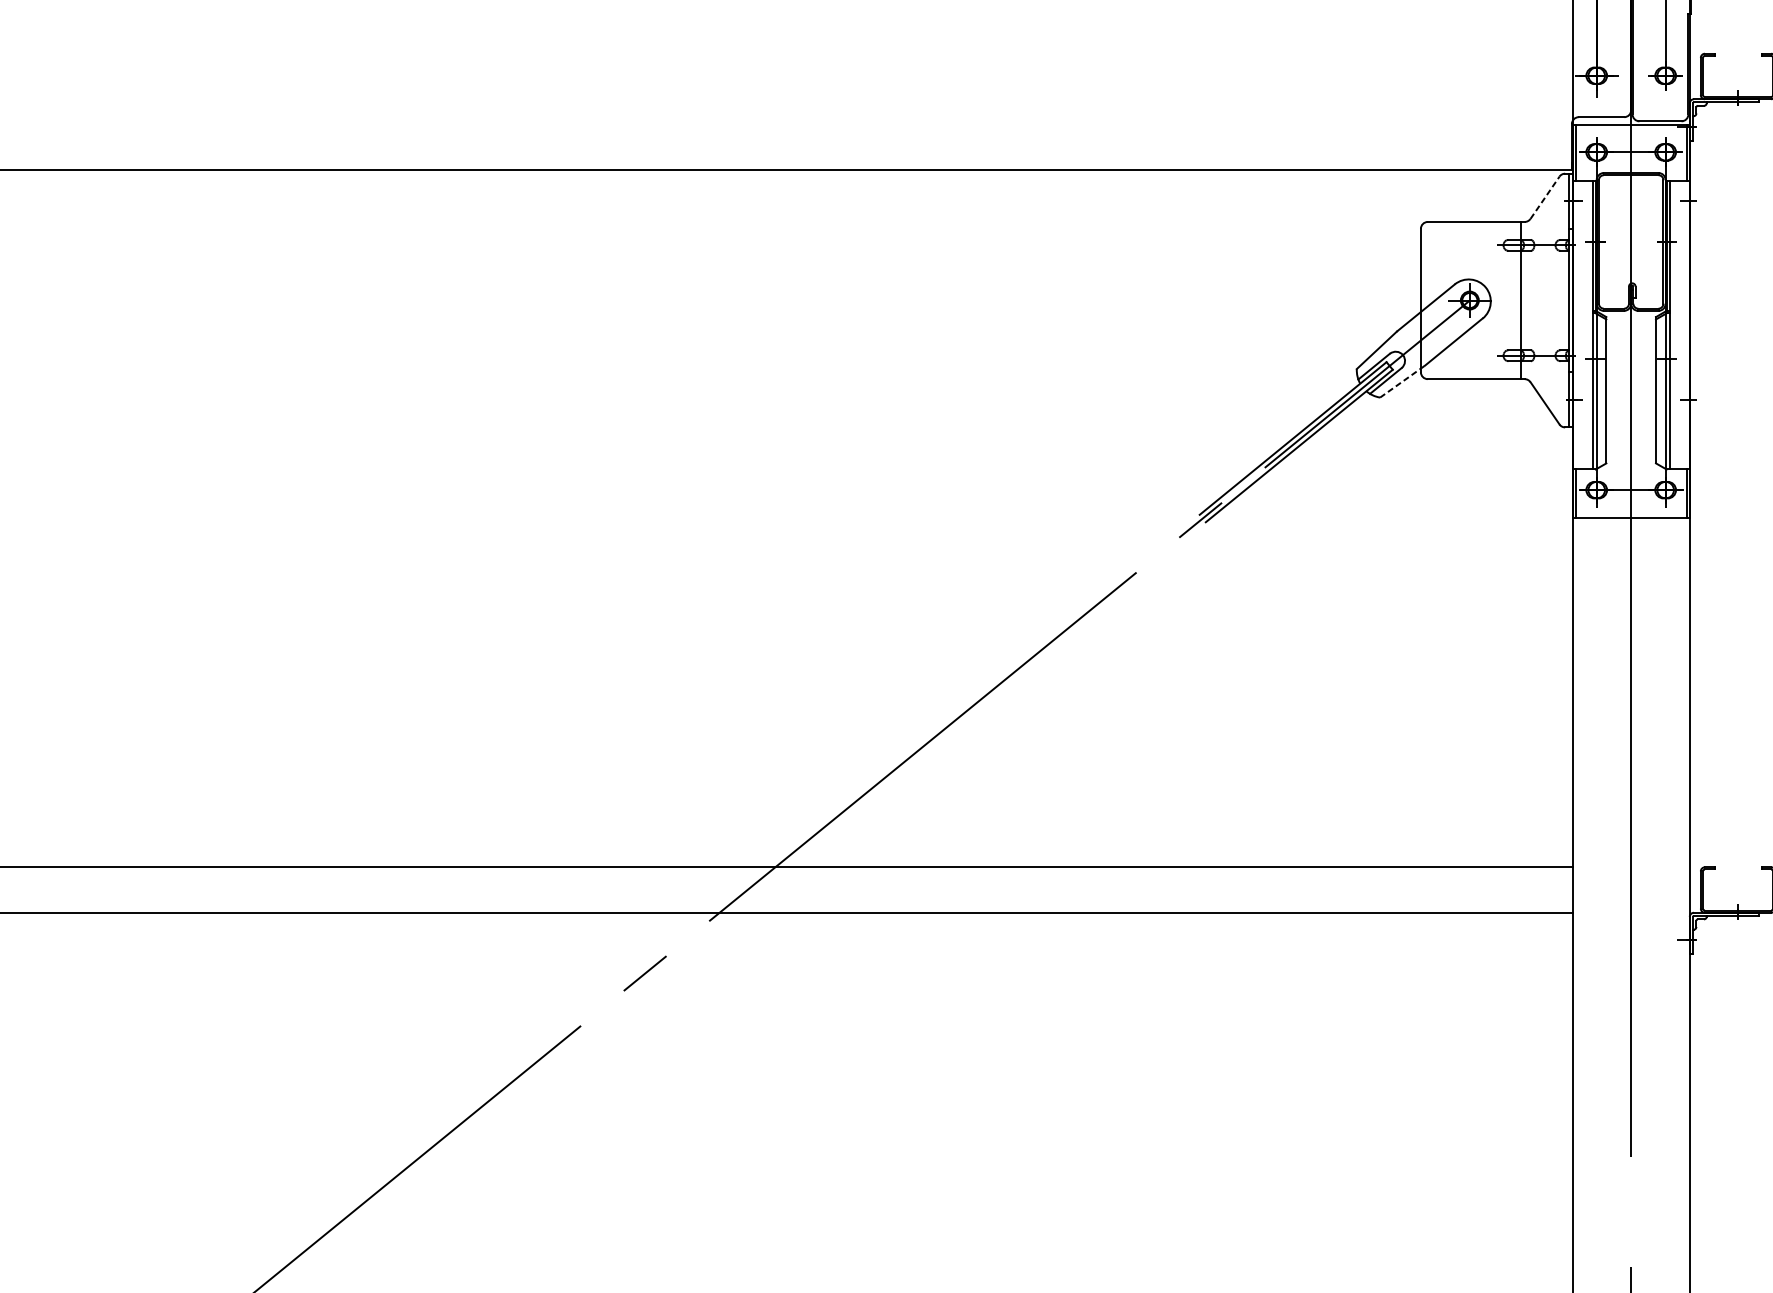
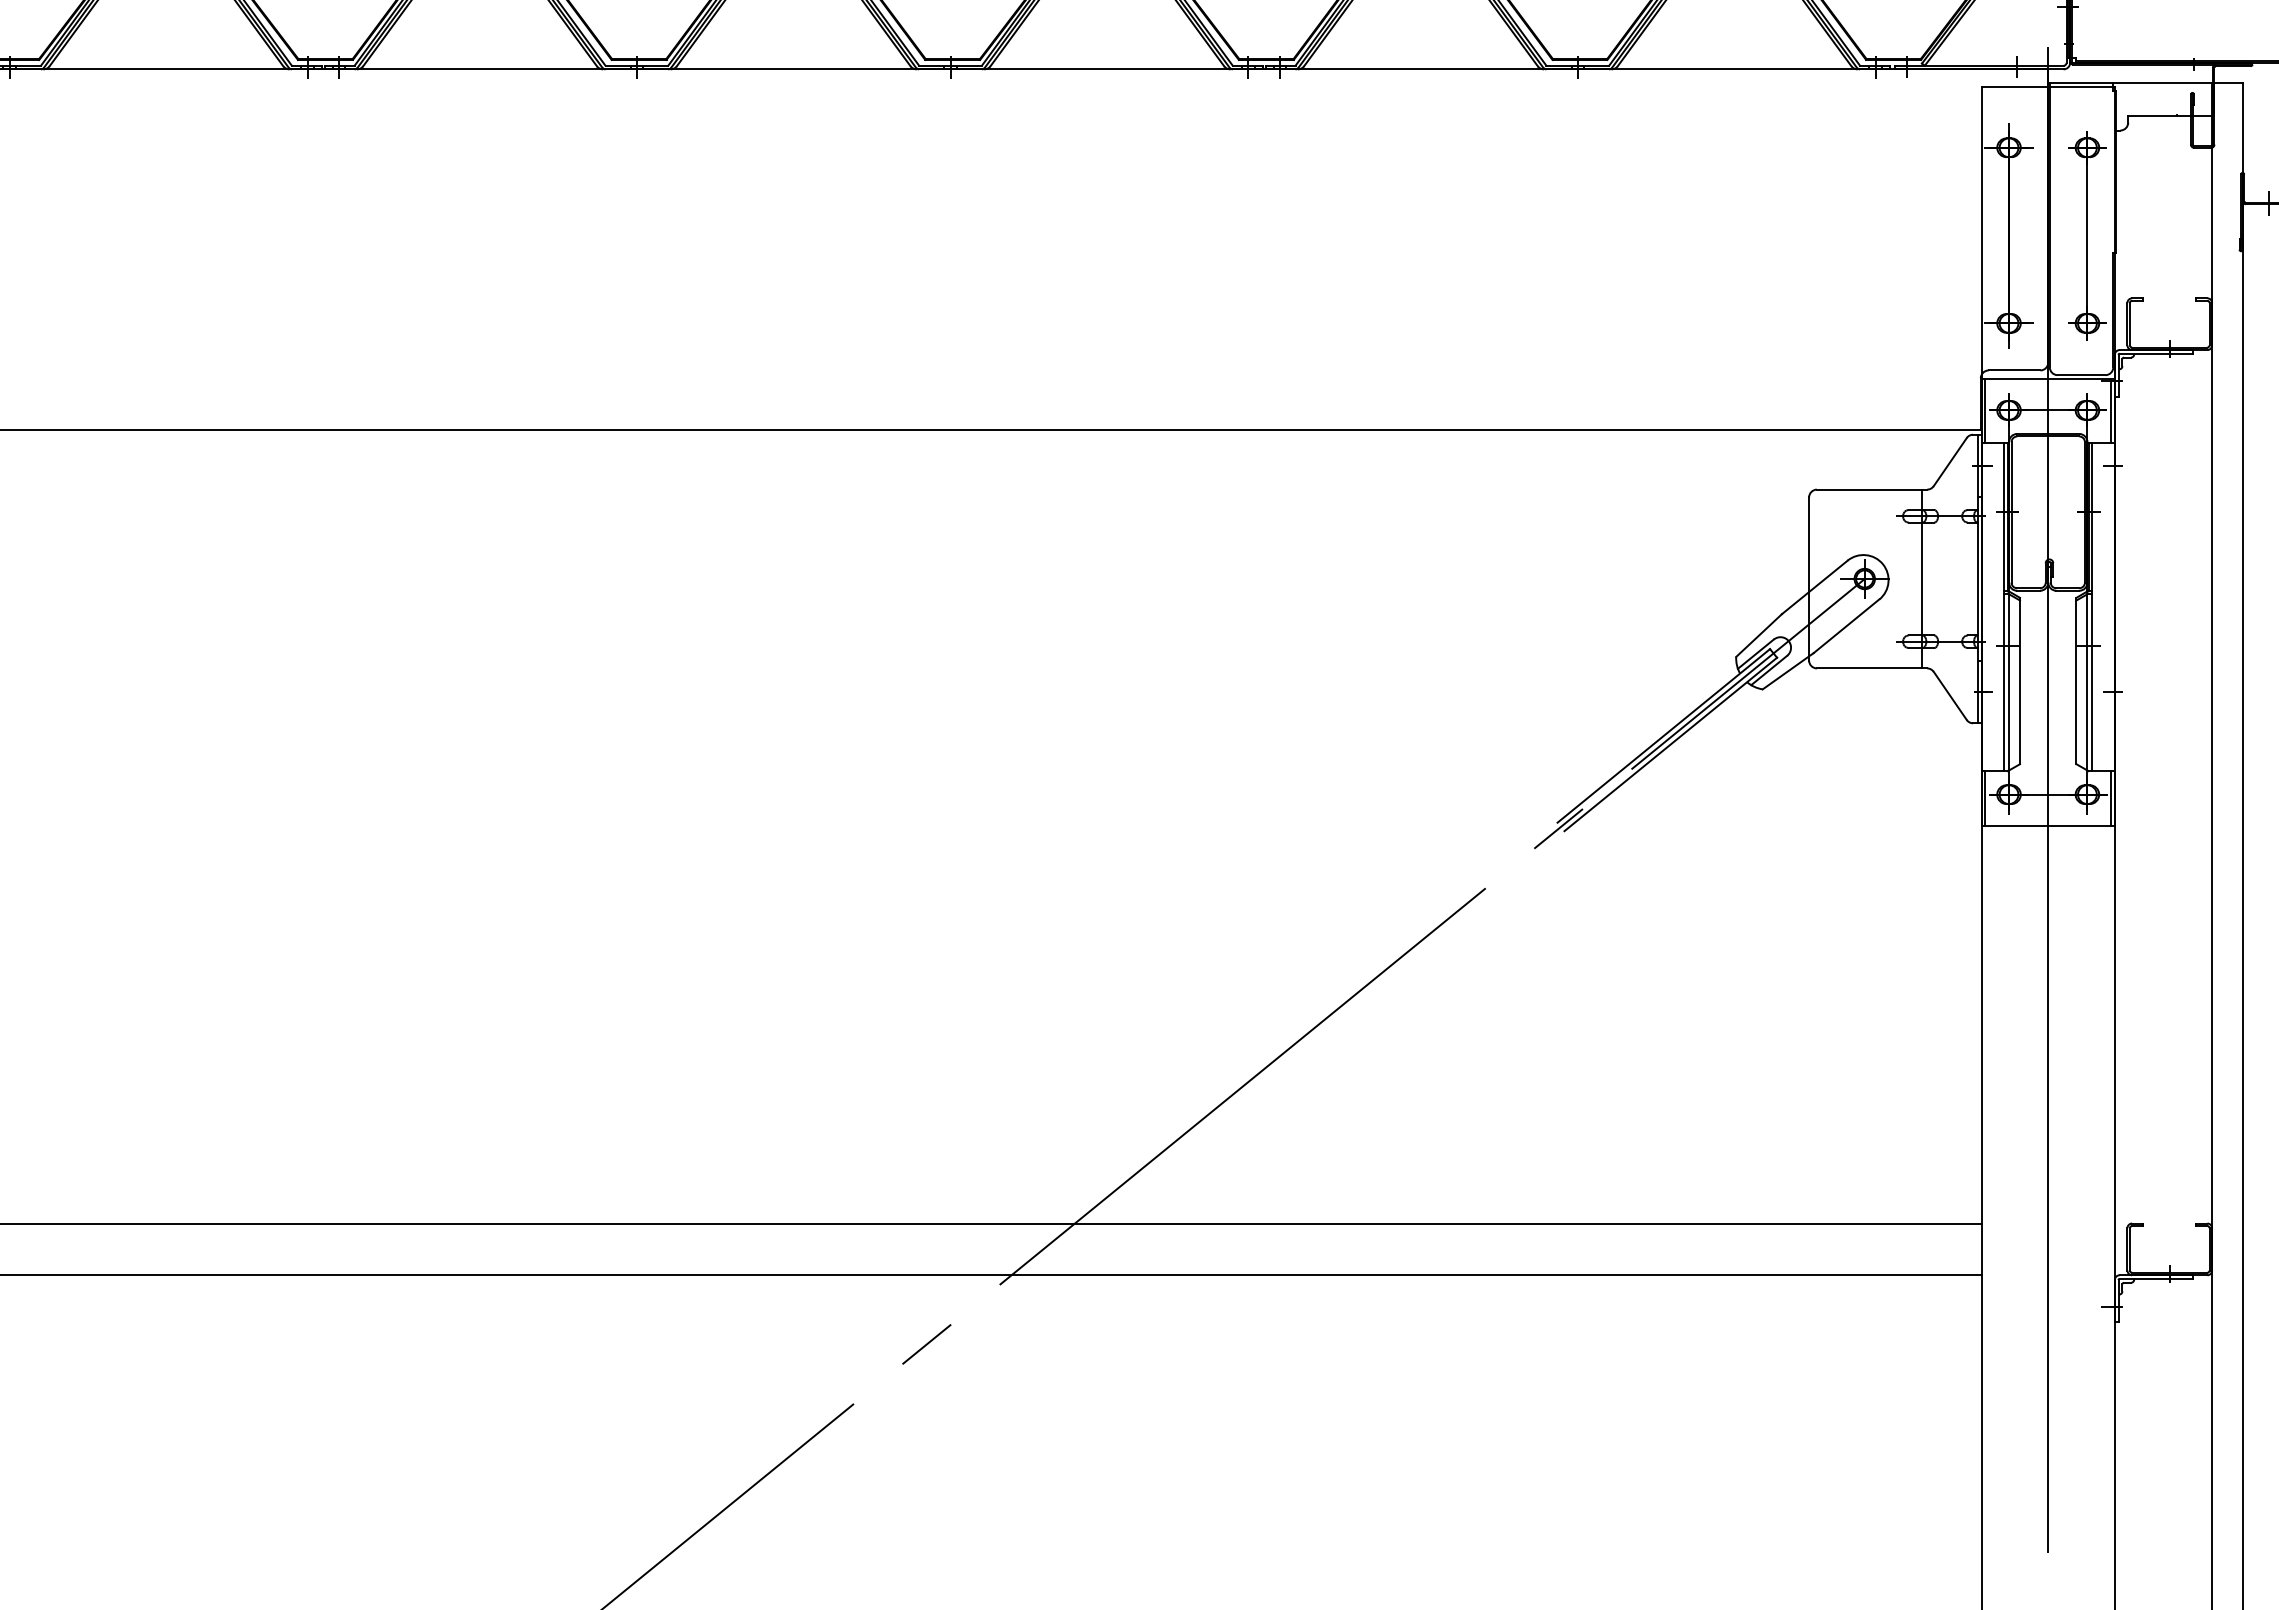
line: (1545, 197) -> (1950, 461), dashed -> solid
line: (1402, 380) -> (1788, 670), dashed -> solid

